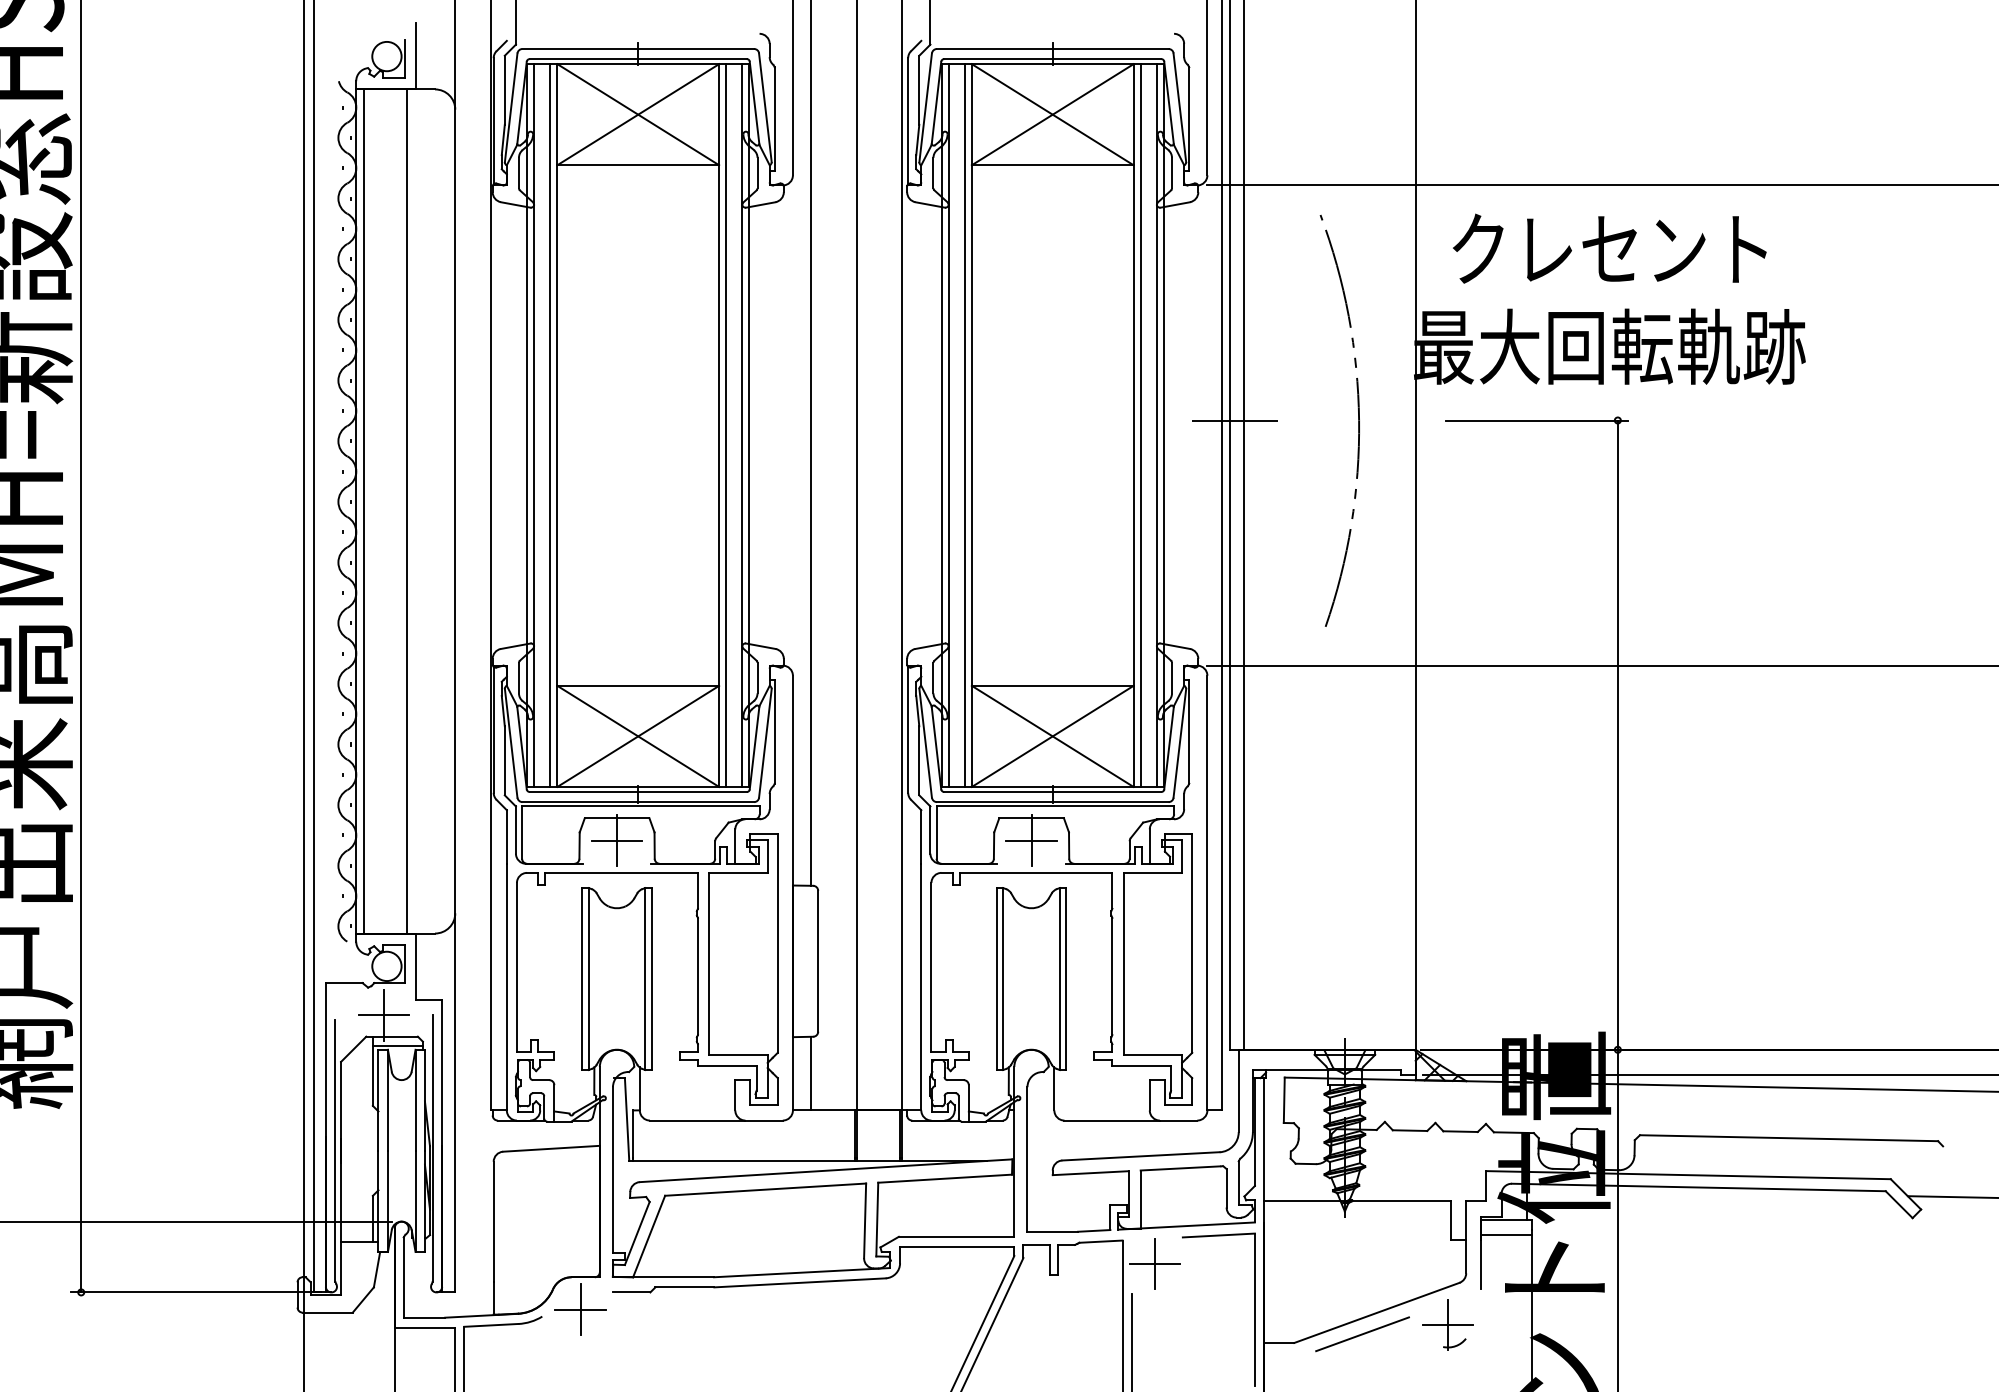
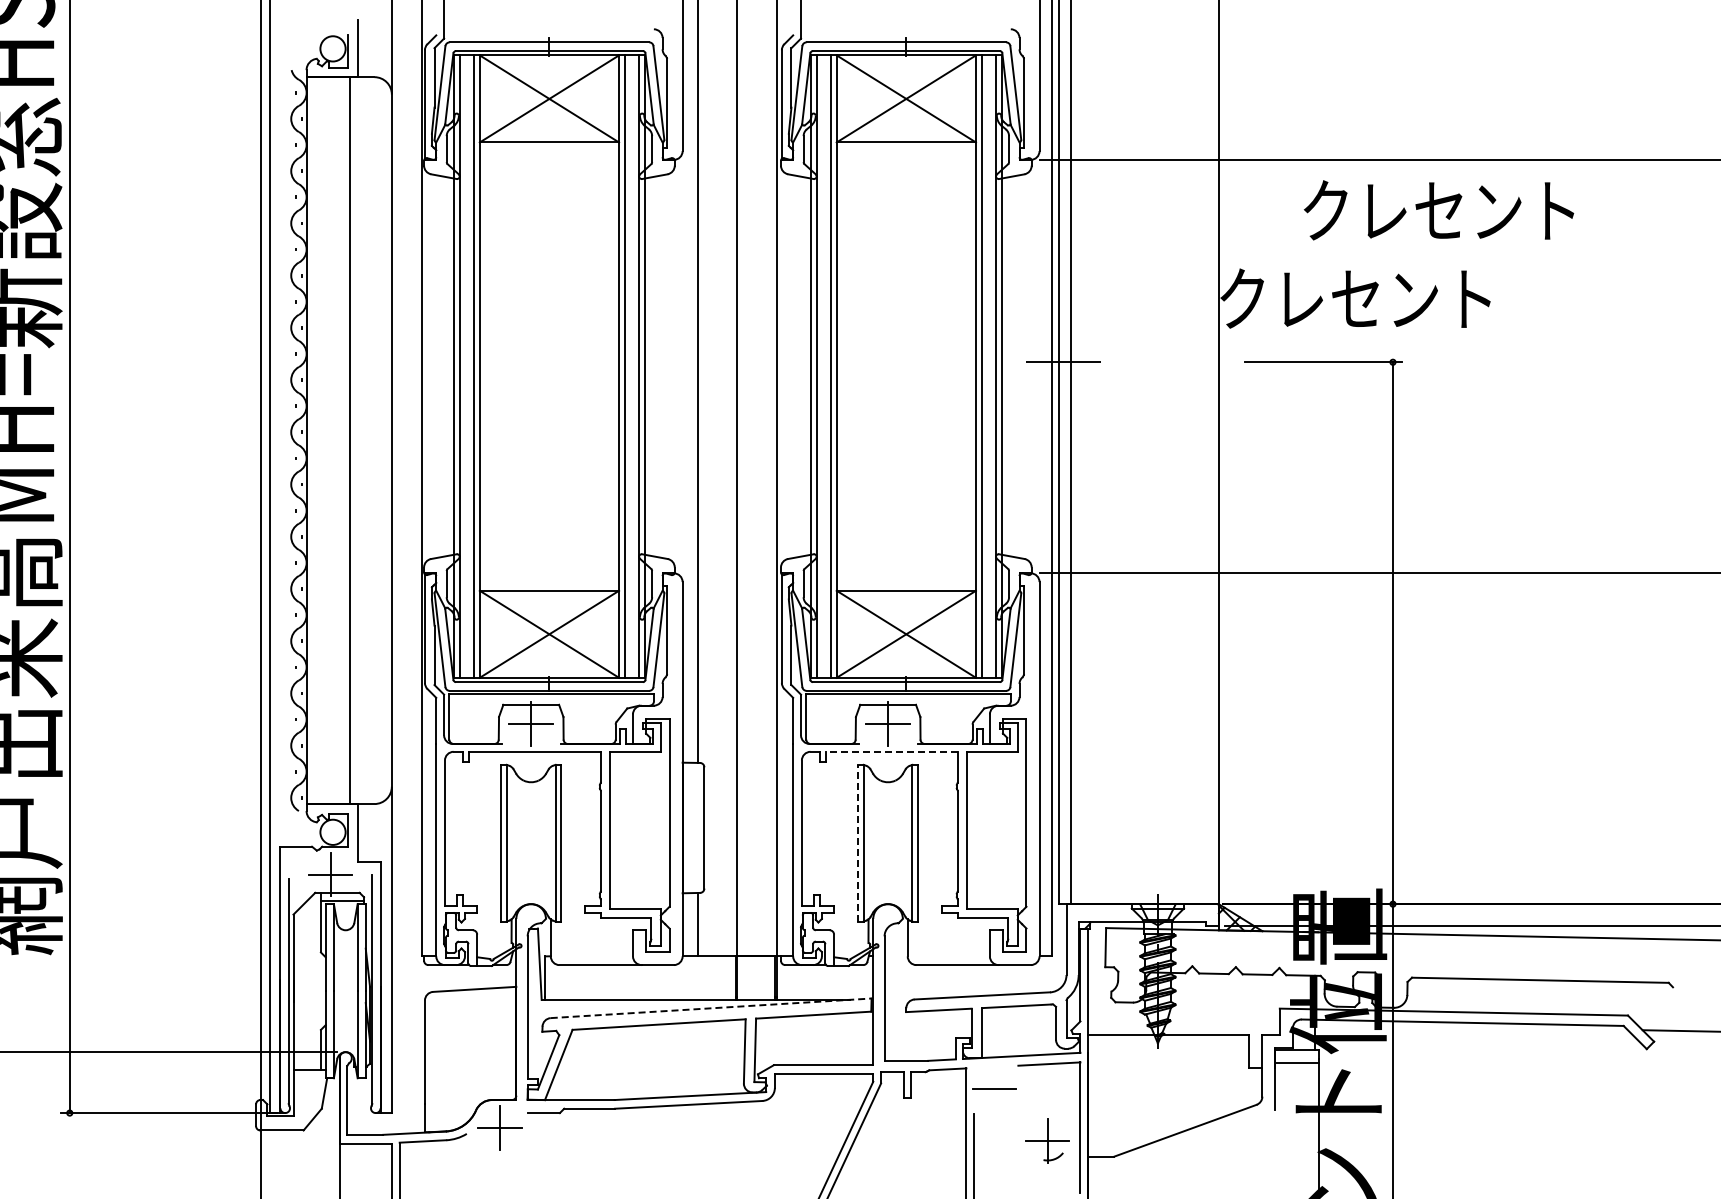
text: (1610, 248) -> (1439, 210), moved
text: (1609, 346) -> (1385, 298), 最大回転軌跡 -> クレセント
arc: (1358, 420) -> (1169, 362), removed
line: (364, 511) -> (313, 440), removed
line: (1035, 872) -> (891, 751), solid -> dashed
line: (997, 978) -> (858, 842), solid -> dashed
line: (826, 1170) -> (711, 1008), solid -> dashed
line: (1155, 1263) -> (994, 1088), removed
part: (1447, 1324) -> (1047, 1140), moved
line: (1362, 1333) -> (1173, 1148), removed

